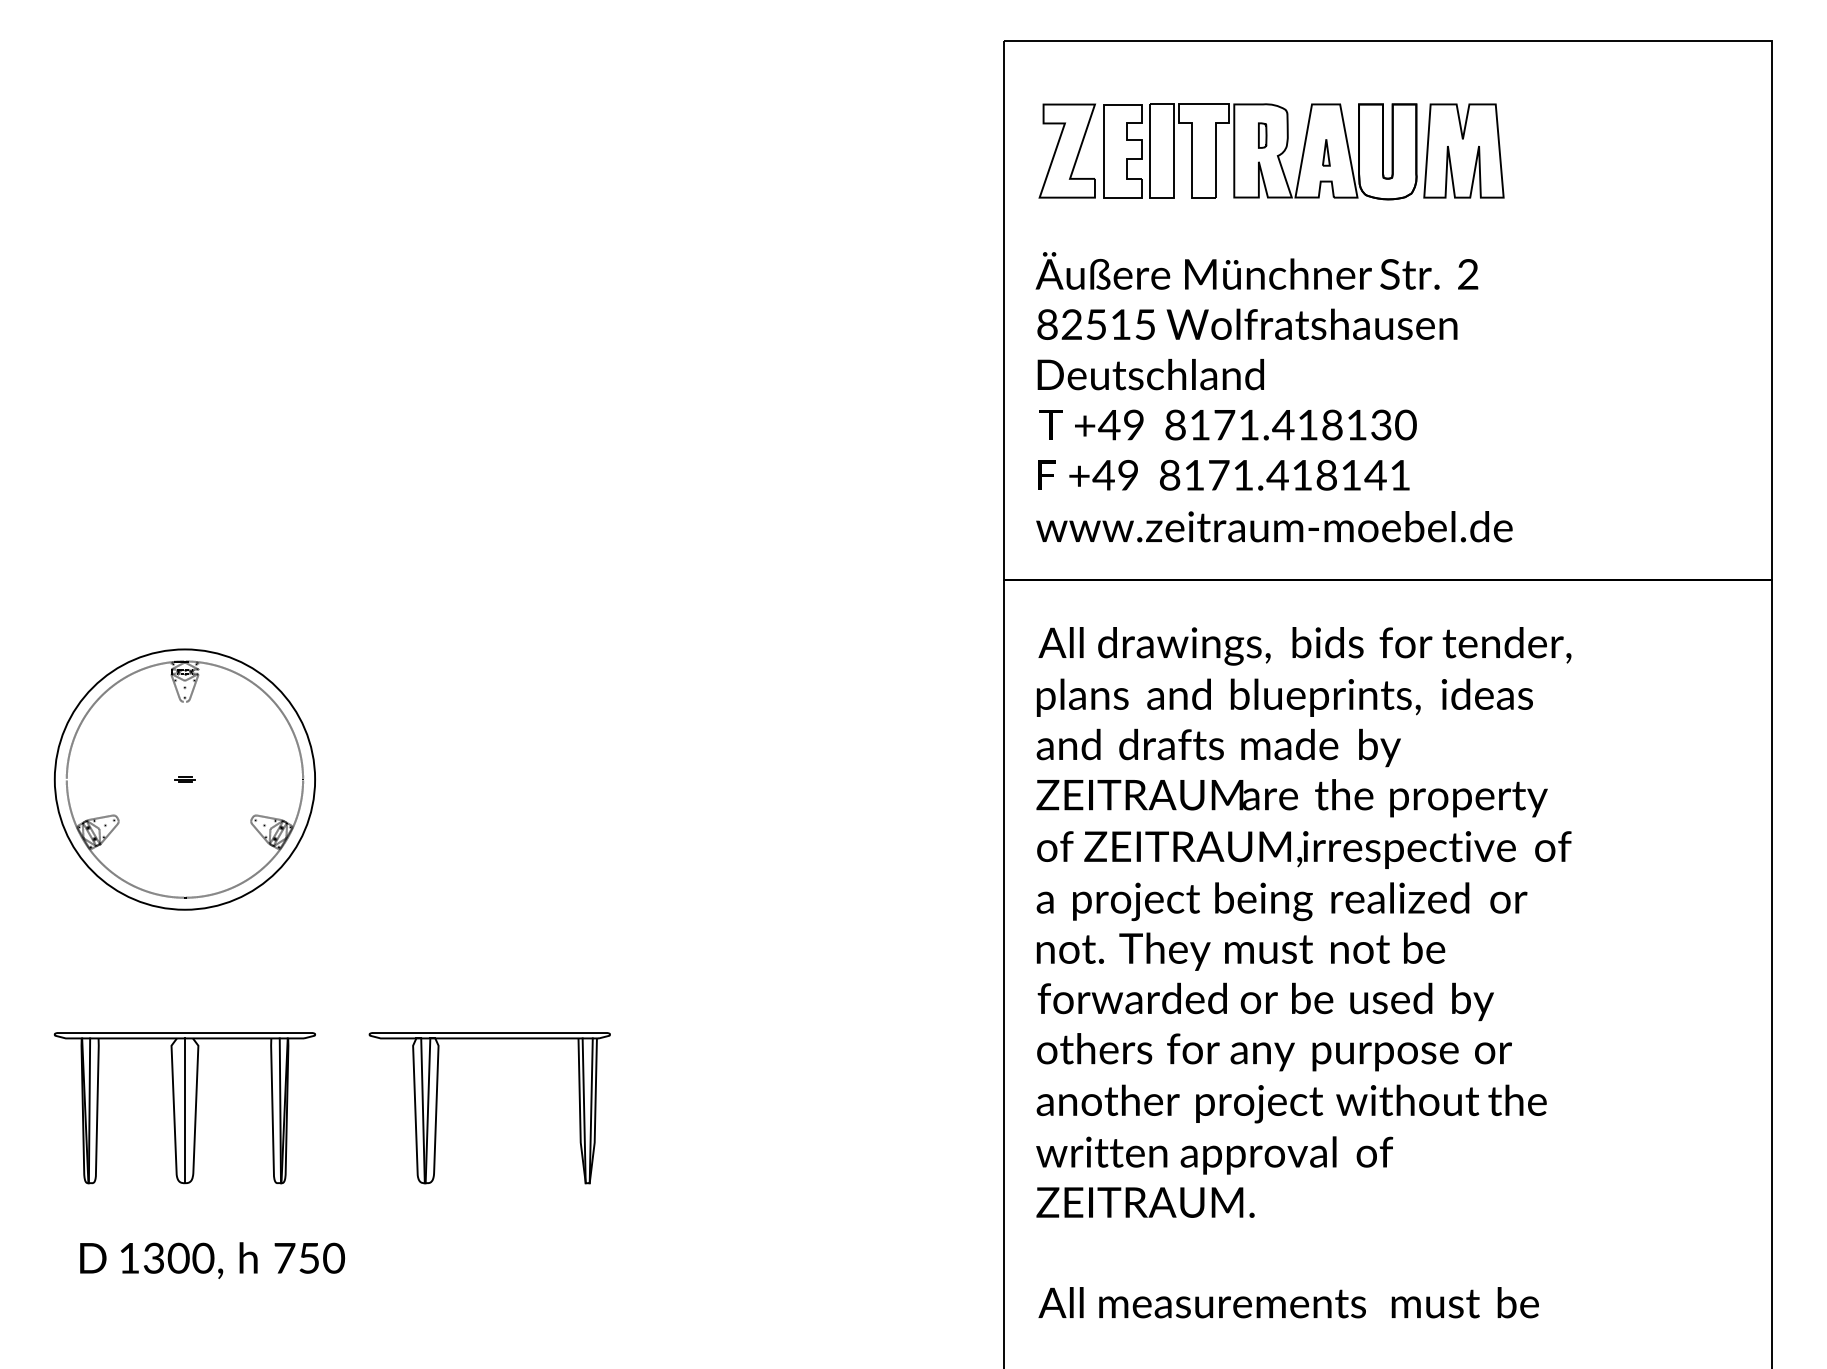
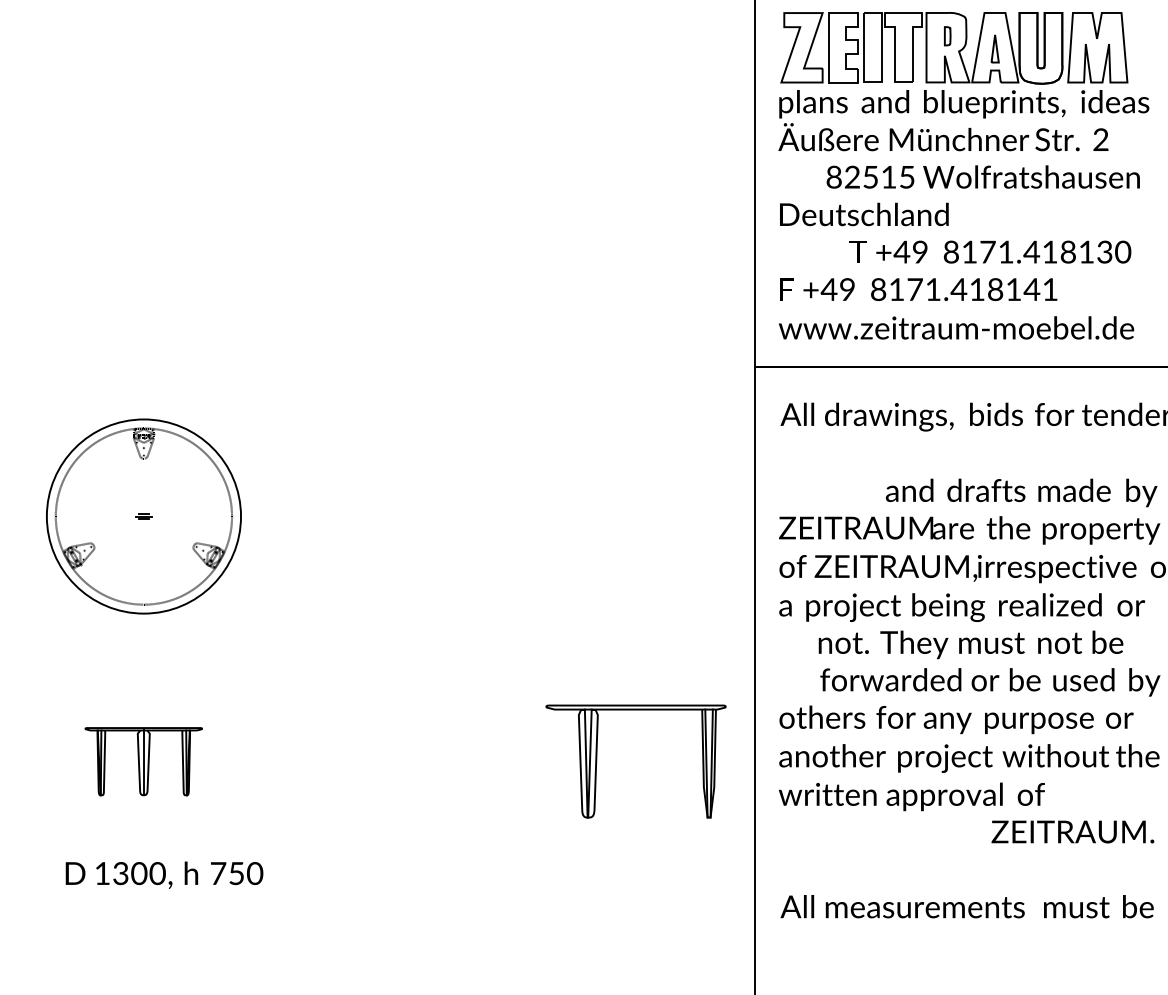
part: (1326, 152) -> (995, 48), size x1.4
text: (1247, 323) -> (983, 176), moved
text: (1227, 424) -> (990, 251), moved
text: (1284, 697) -> (963, 104), moved
text: (1218, 747) -> (1021, 492), moved
text: (1240, 951) -> (970, 644), moved
text: (1265, 1001) -> (990, 682), moved
part: (184, 1108) -> (143, 761), size x0.6
part: (437, 1108) -> (597, 761), moved
text: (1145, 1202) -> (1072, 831), moved

